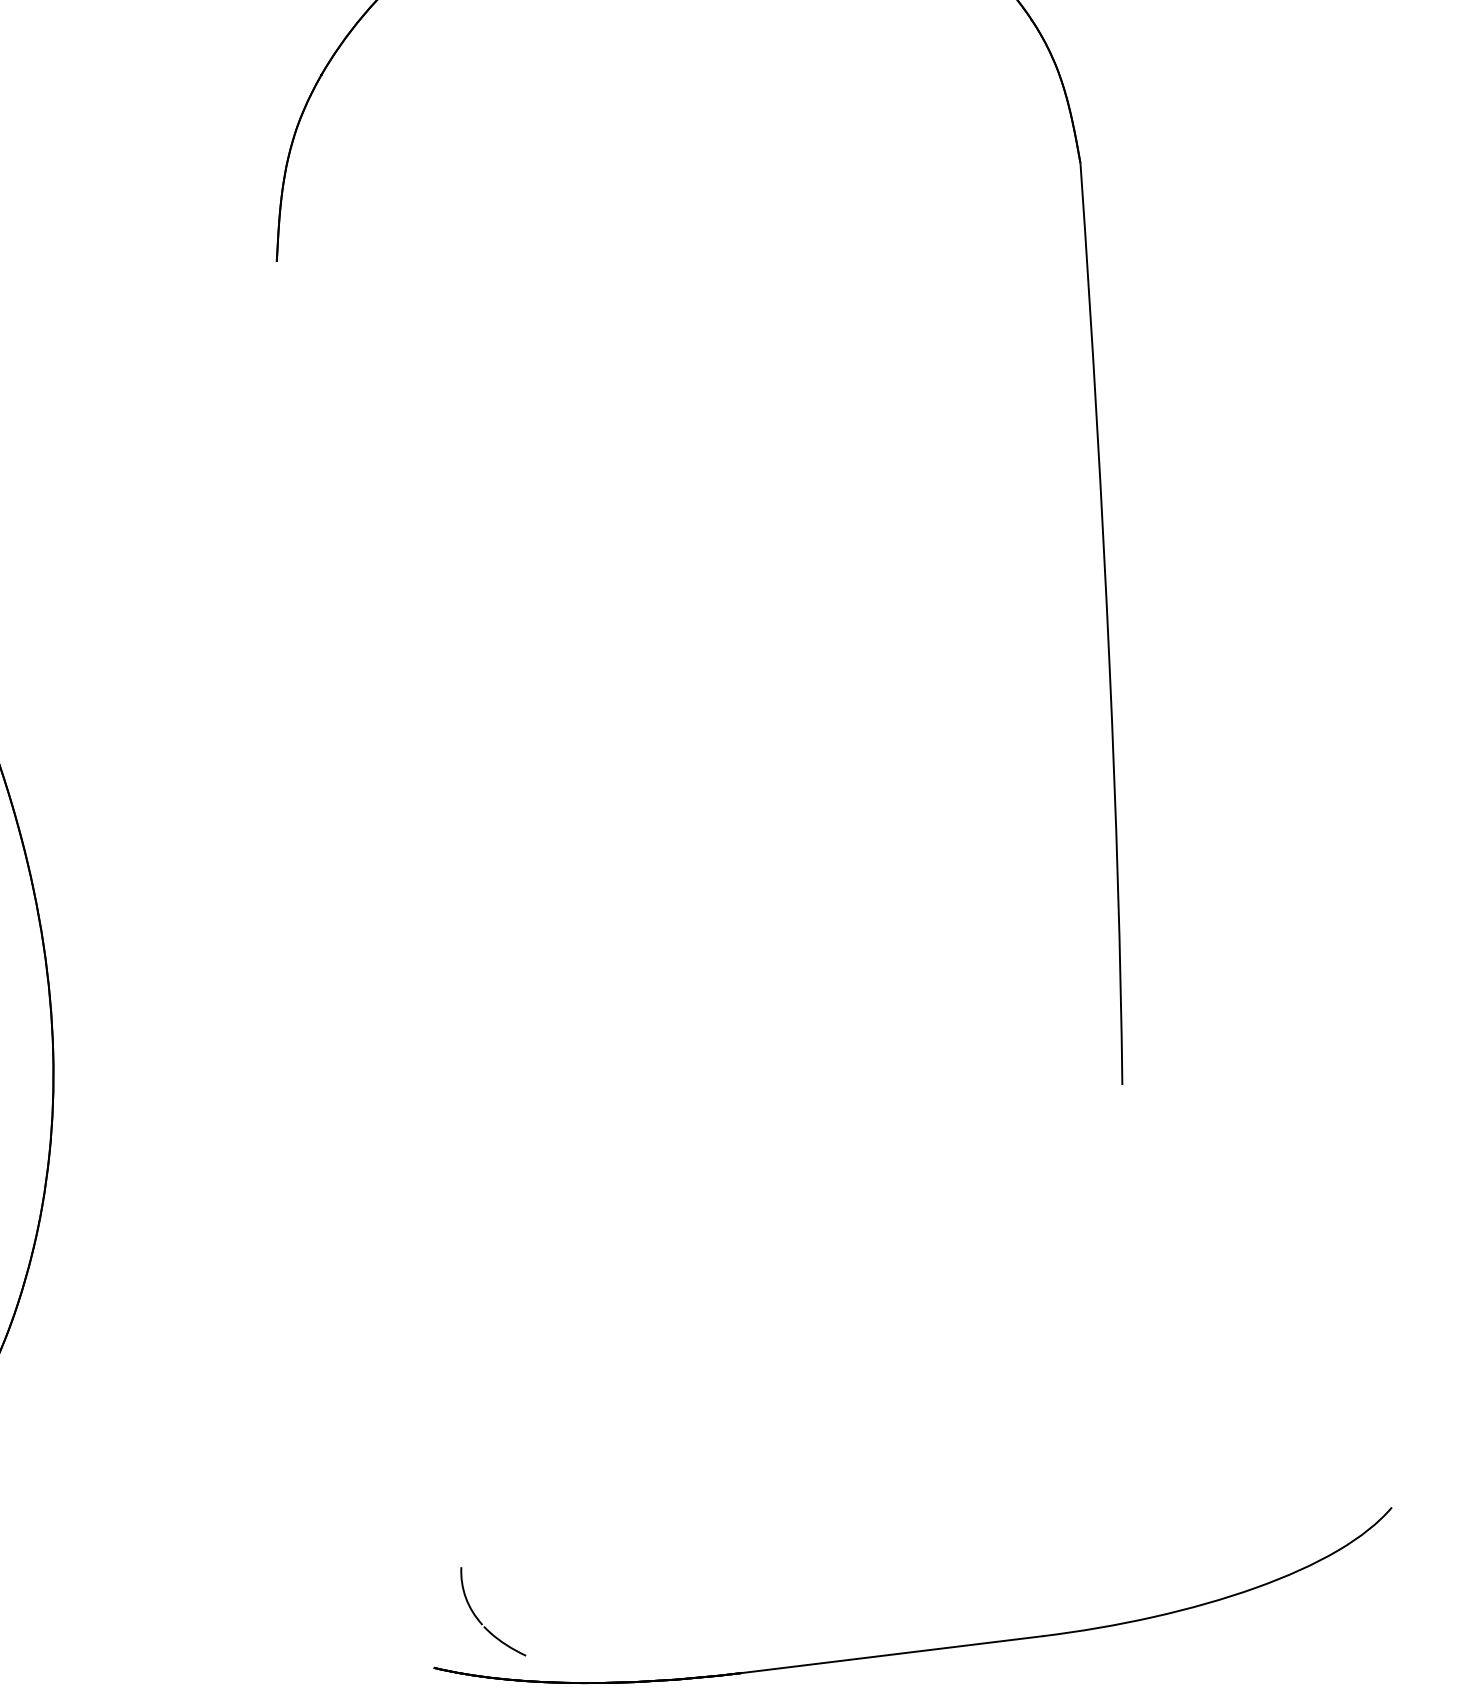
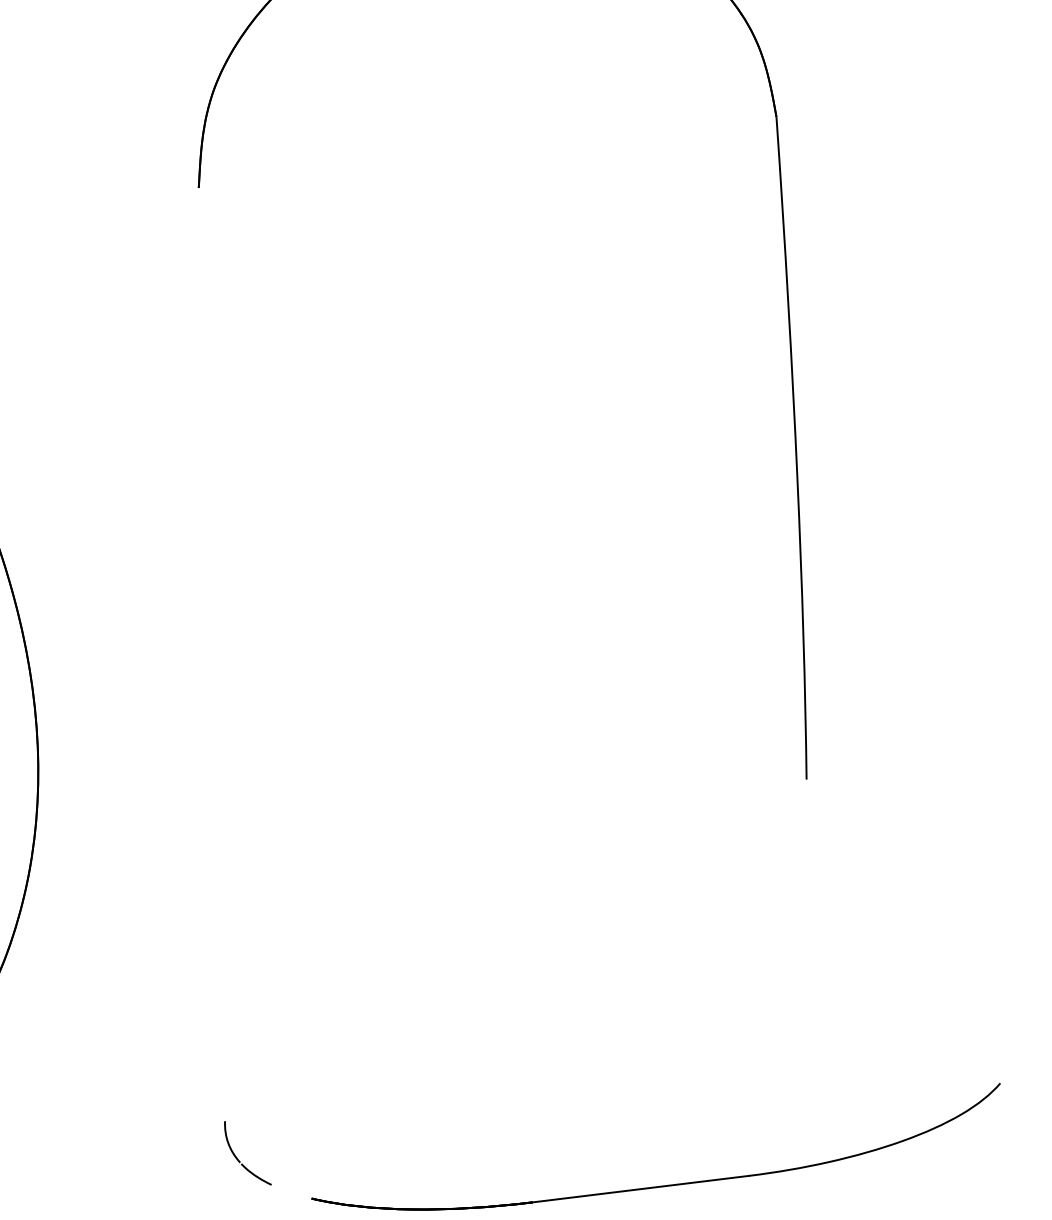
part: (479, 1619) -> (238, 1158), moved

